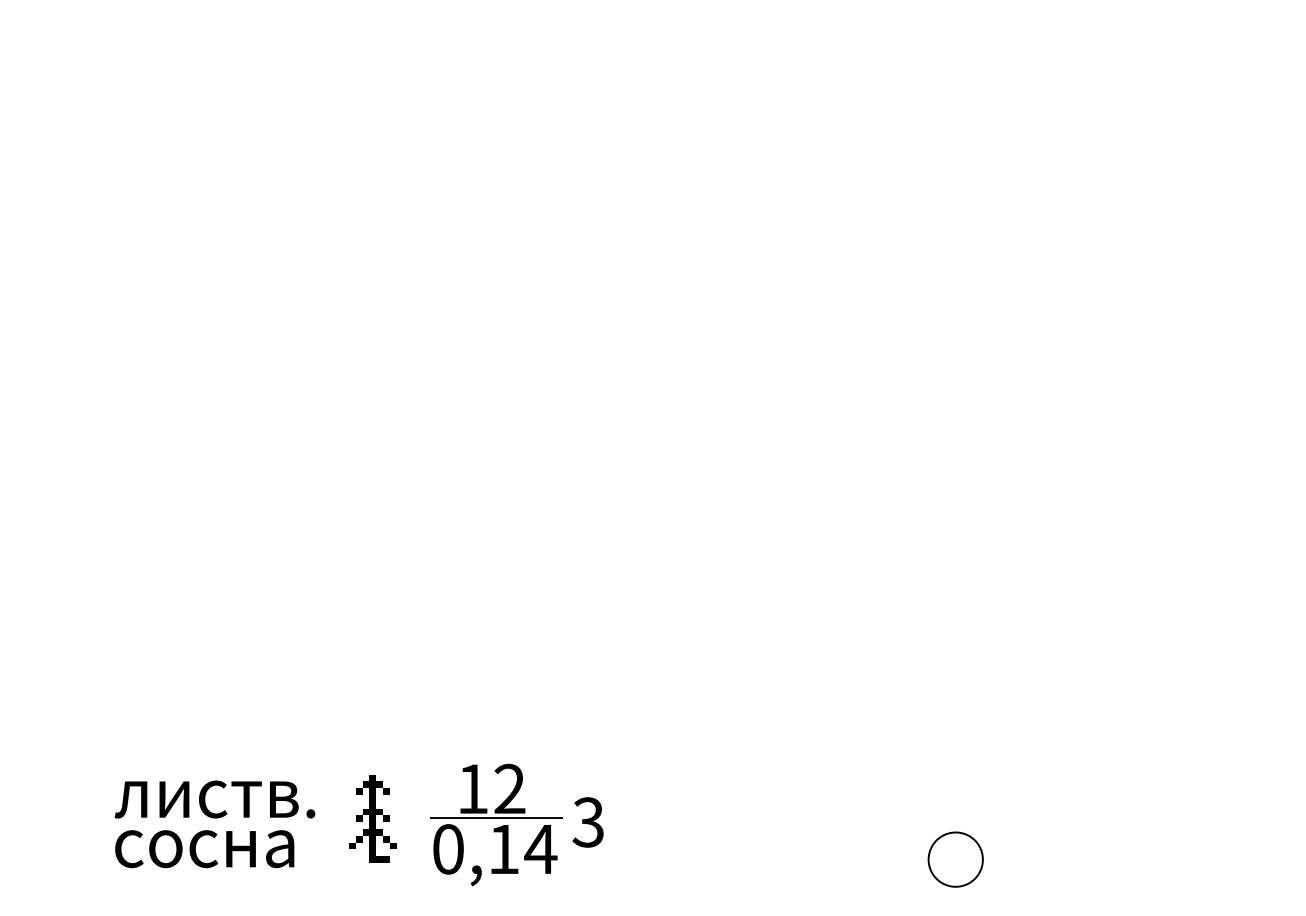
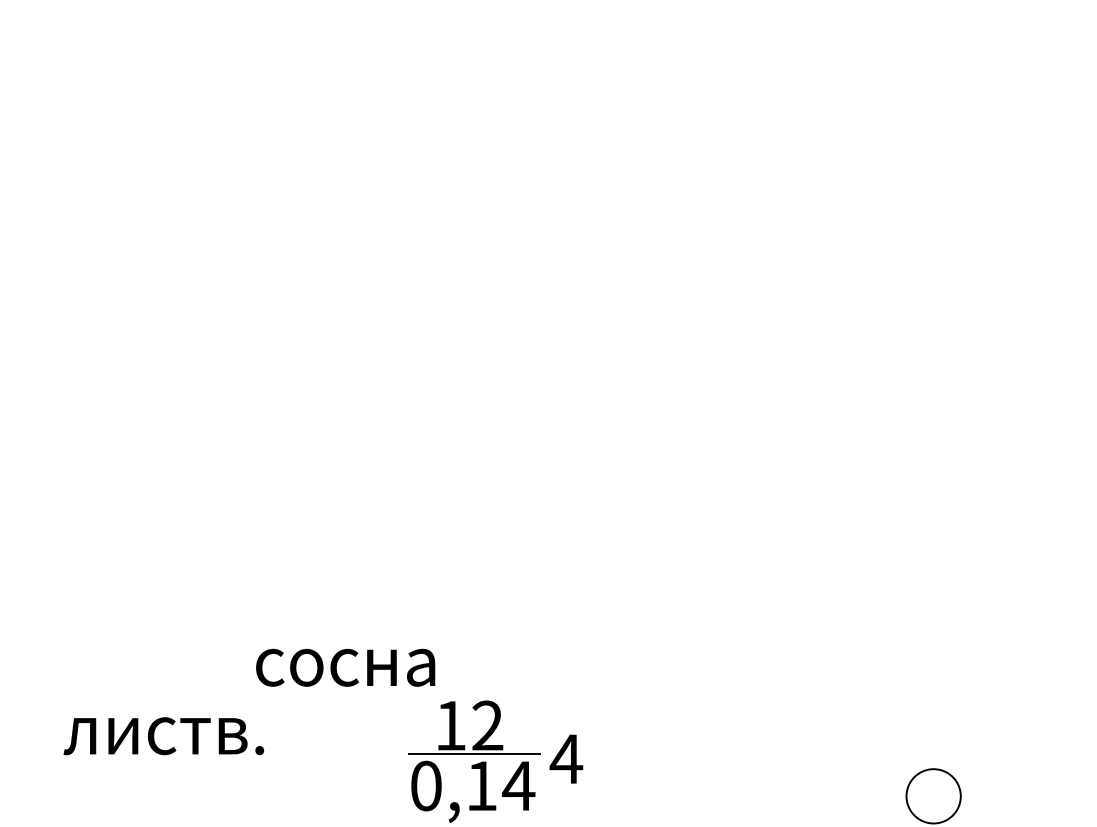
text: (214, 799) -> (163, 736), moved
part: (372, 818) -> (350, 755), removed
text: (588, 822) -> (566, 759), 3 -> 4
text: (204, 849) -> (345, 668), moved

